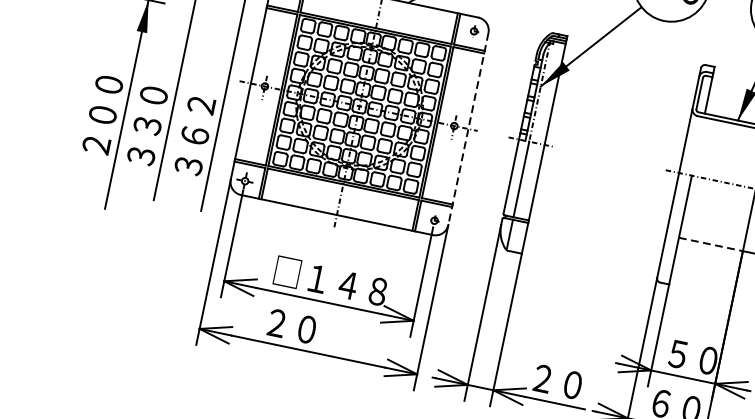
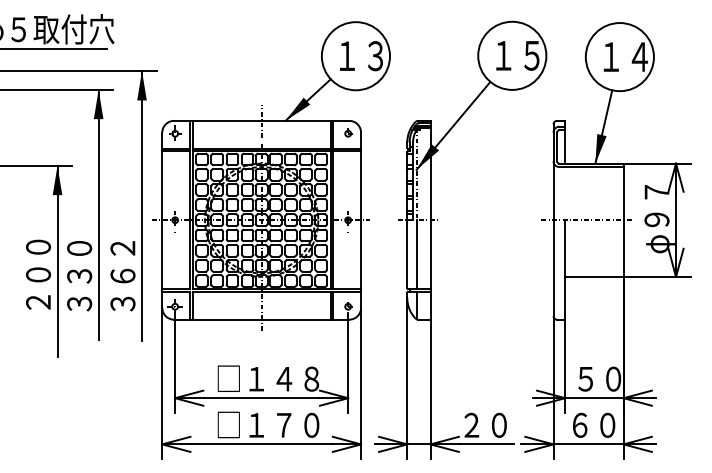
line: (468, 129) -> (361, 220), dashed -> solid
line: (711, 243) -> (594, 276), dashed -> solid
text: (320, 331) -> (268, 424), ２０ -> □１７０

